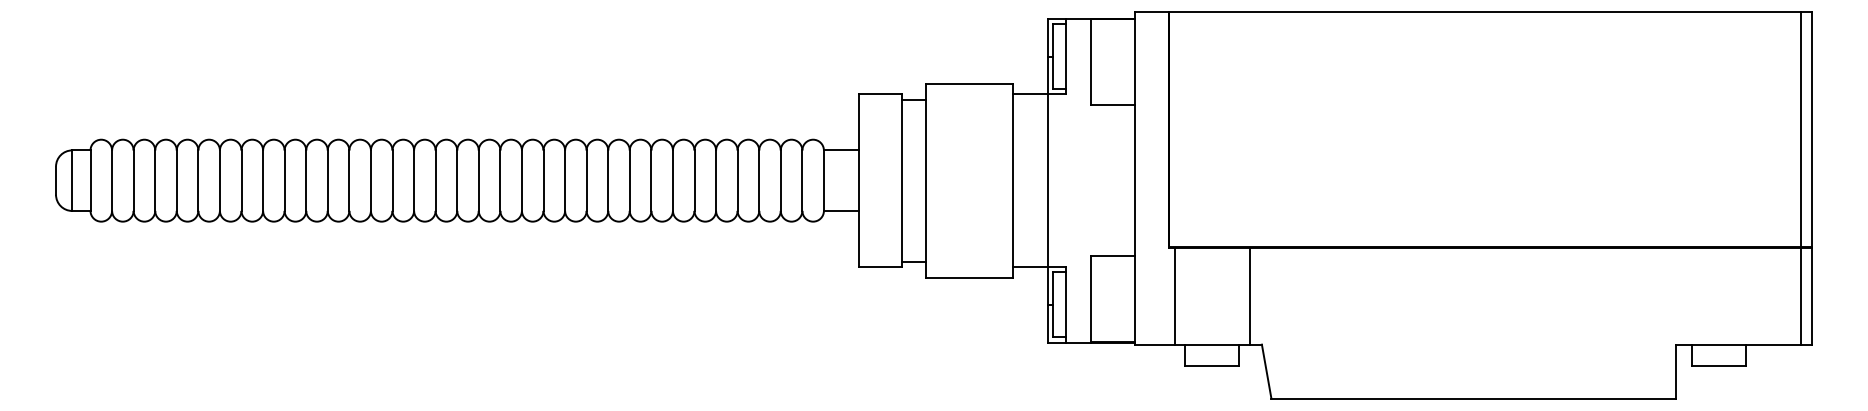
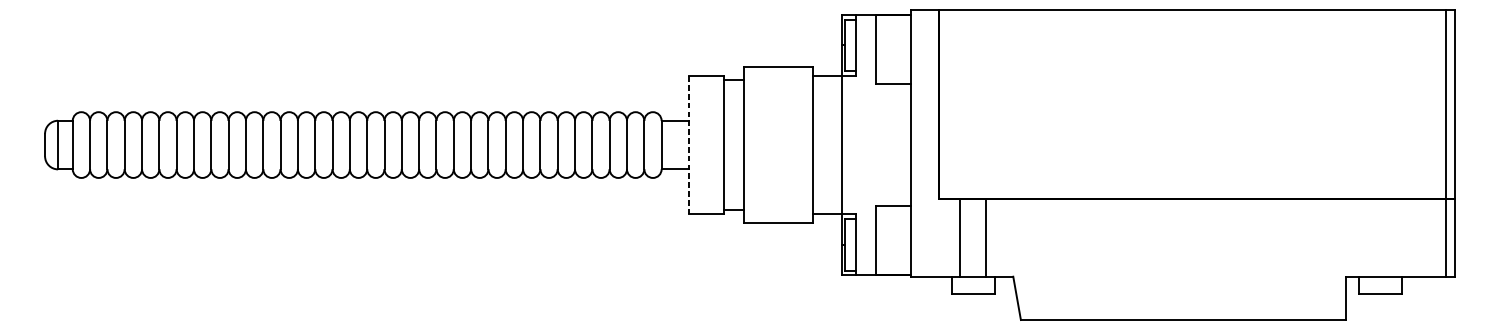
line: (858, 180) -> (689, 144), solid -> dashed
line: (1174, 295) -> (959, 237), moved
line: (1250, 295) -> (986, 237), moved

